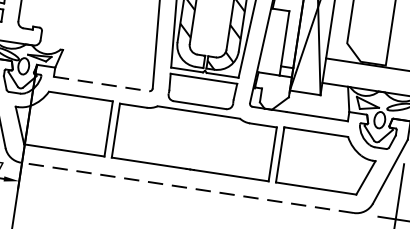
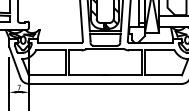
line: (101, 83) -> (59, 42), dashed -> solid
line: (187, 187) -> (105, 83), dashed -> solid

